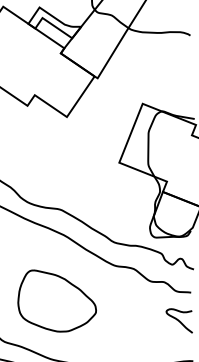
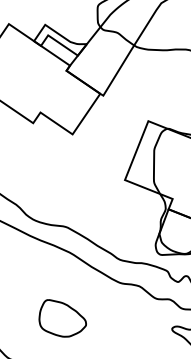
part: (56, 300) -> (62, 317), size x0.6

